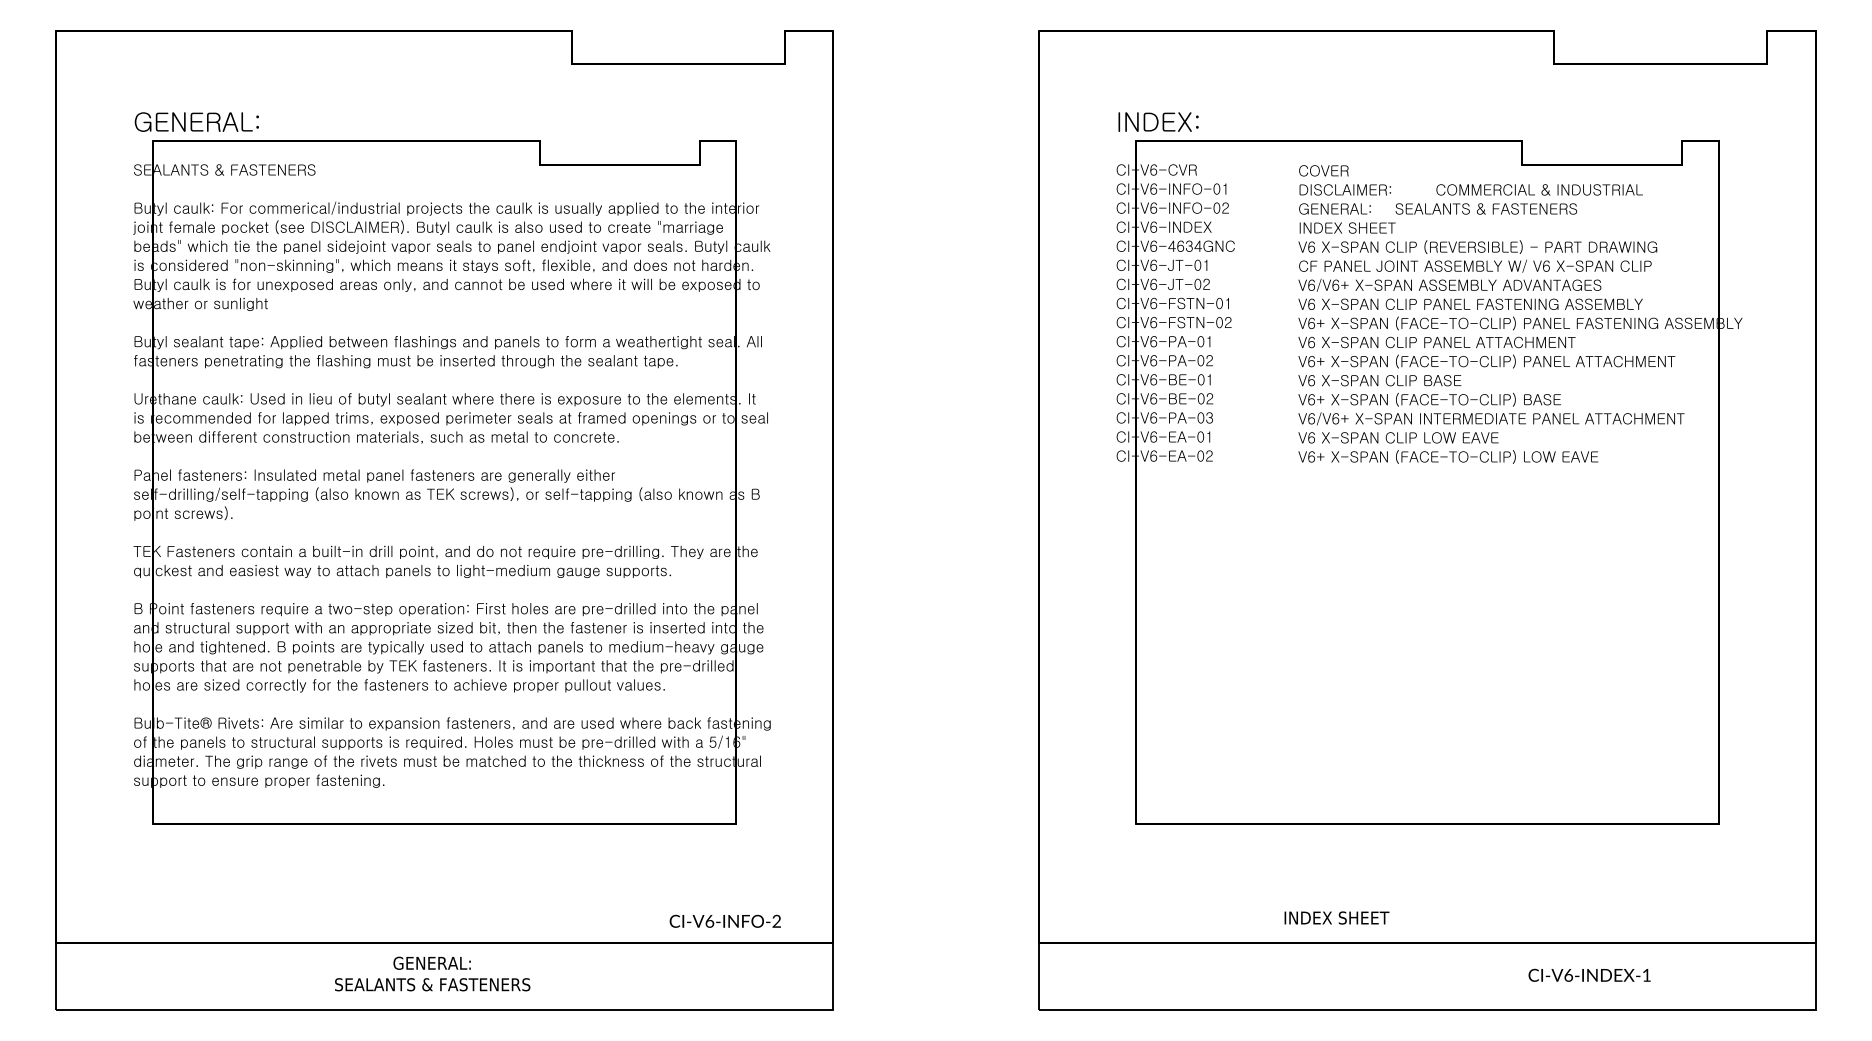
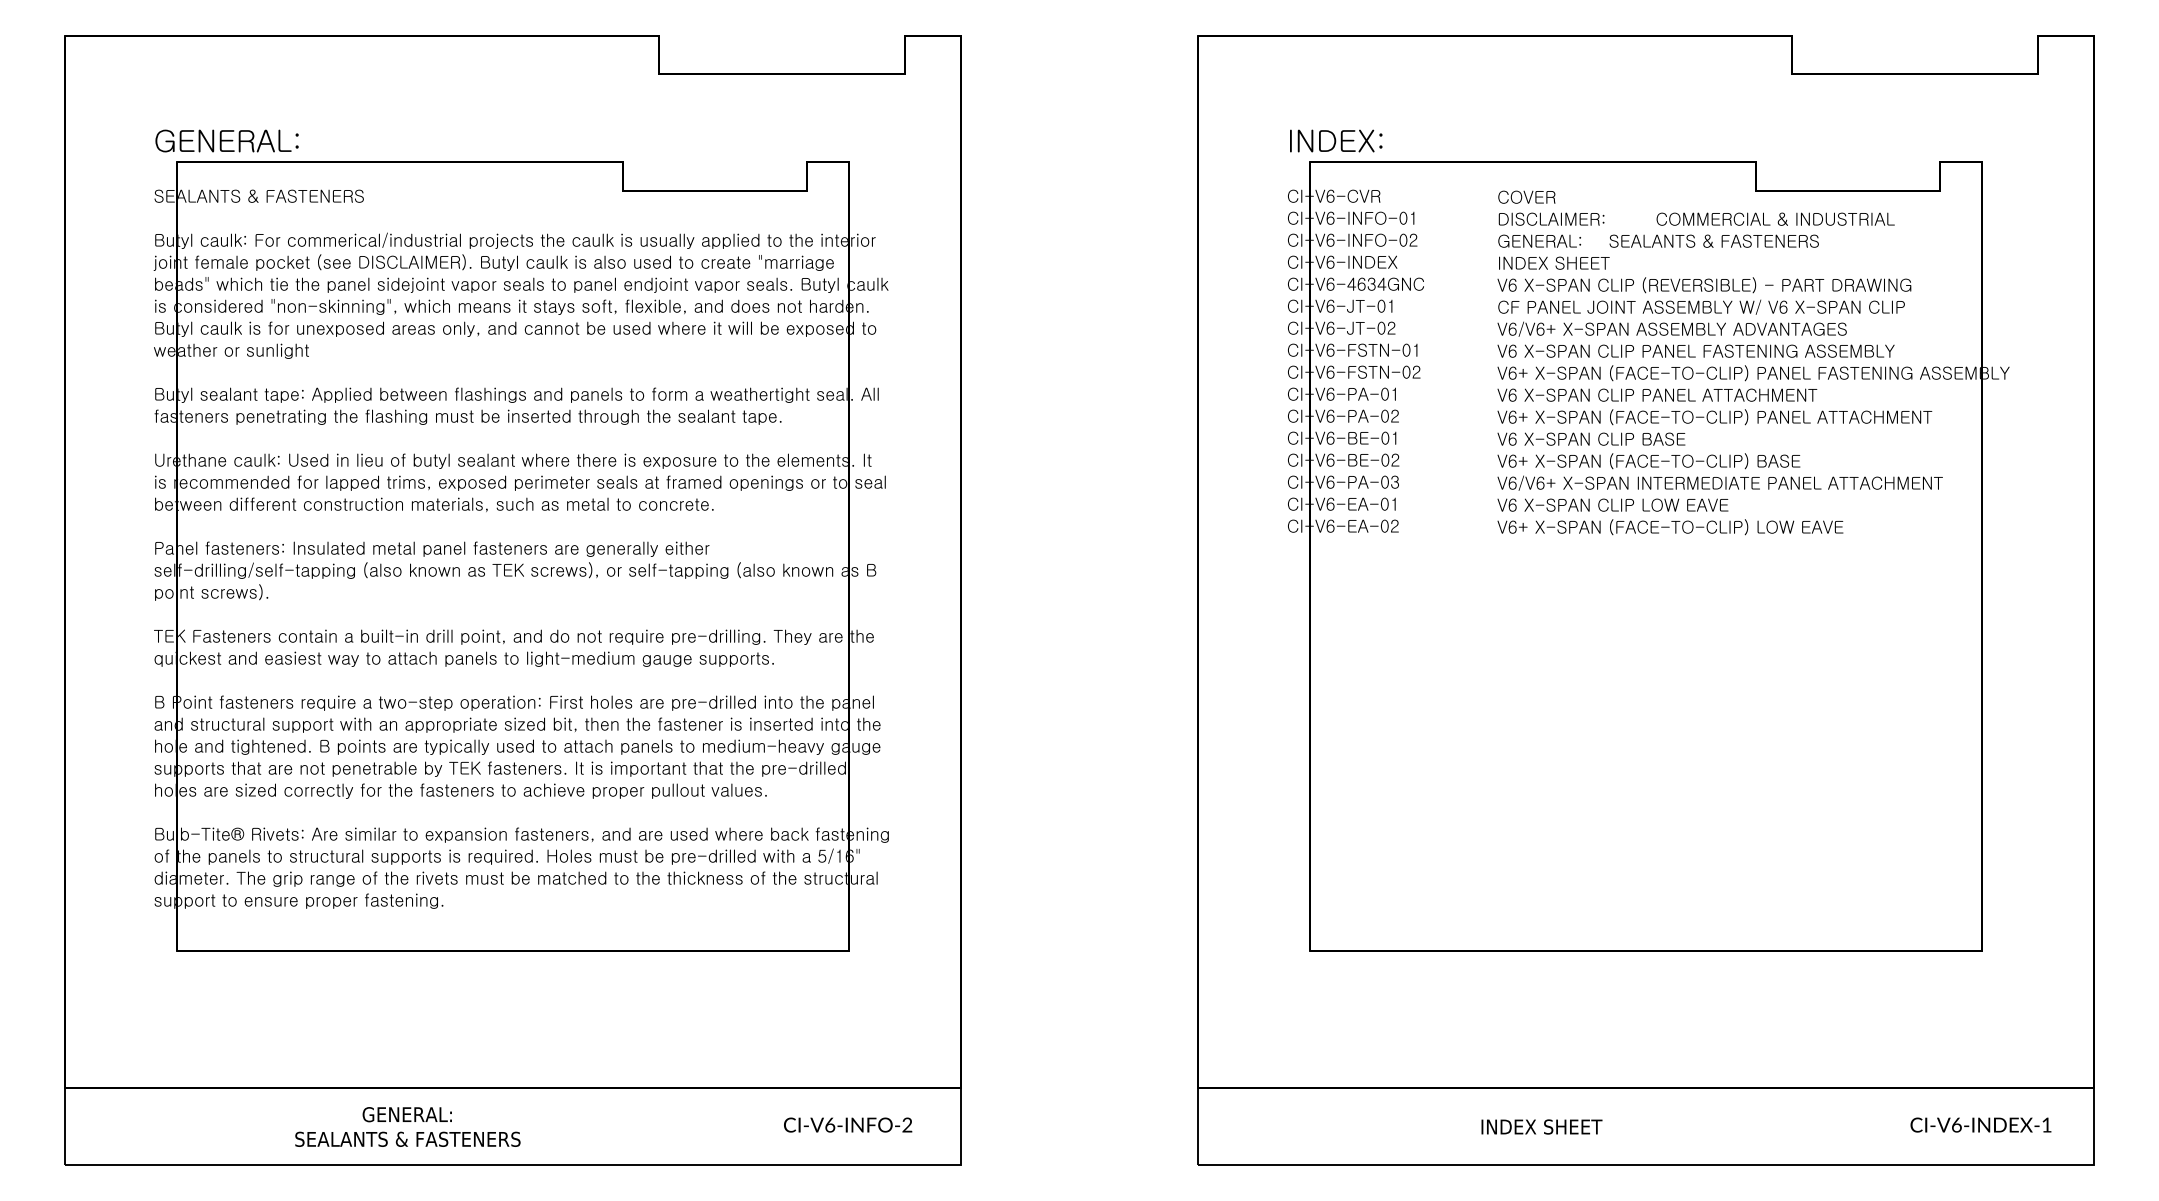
text: (1336, 917) -> (1541, 1126), moved
text: (724, 920) -> (847, 1124), moved
text: (432, 973) -> (407, 1126), moved
text: (1589, 974) -> (1980, 1124), moved

